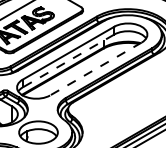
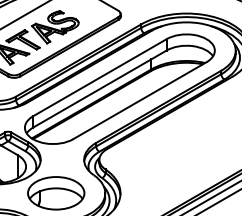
line: (68, 60) -> (99, 88), dashed -> solid
line: (95, 69) -> (139, 101), dashed -> solid

